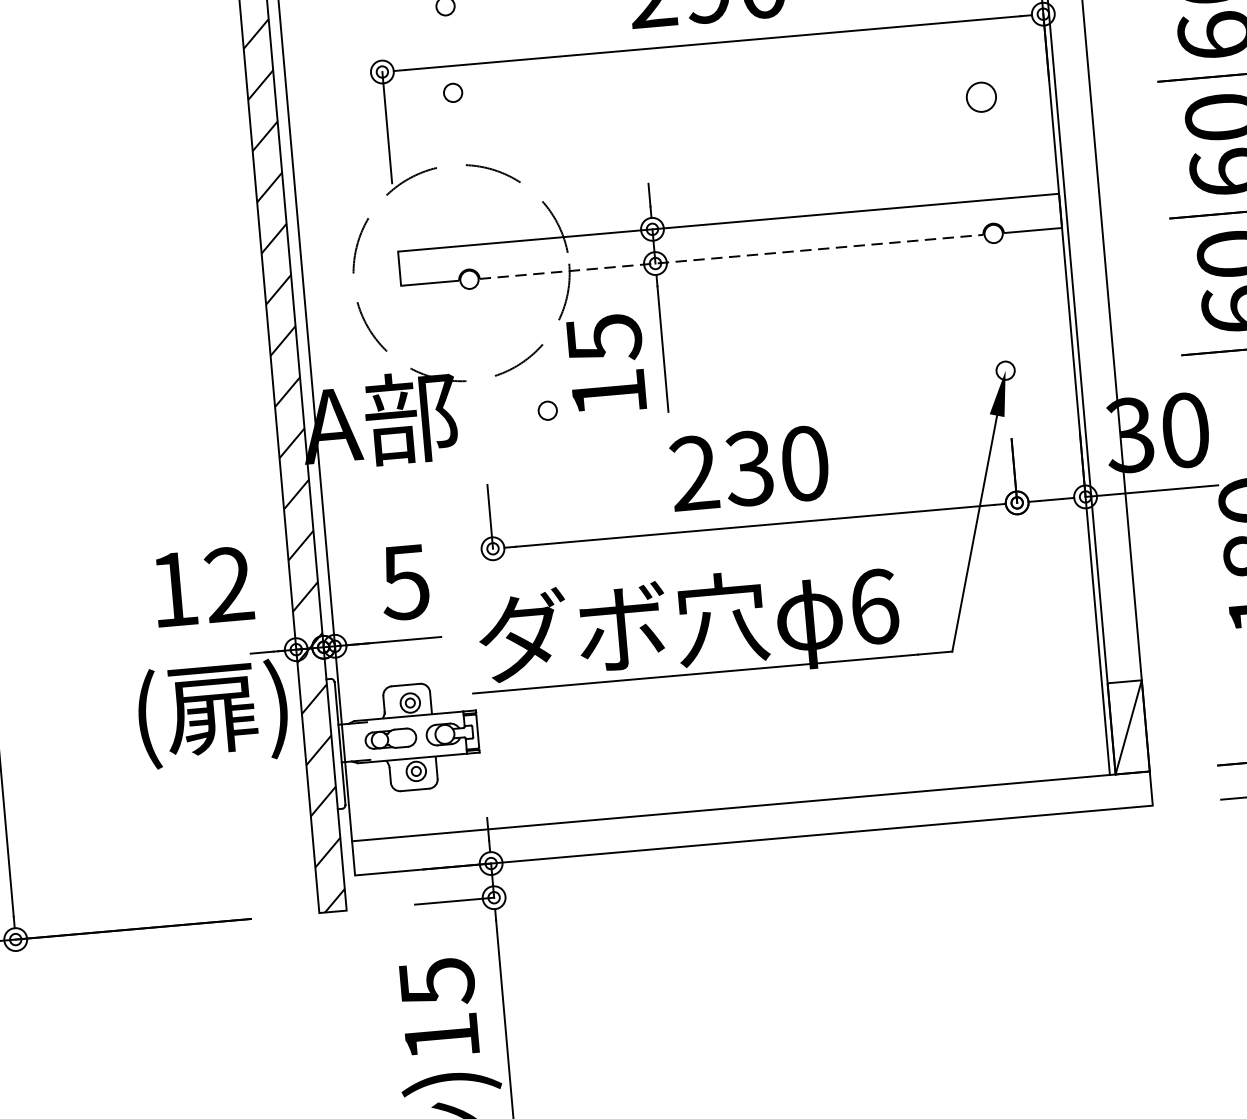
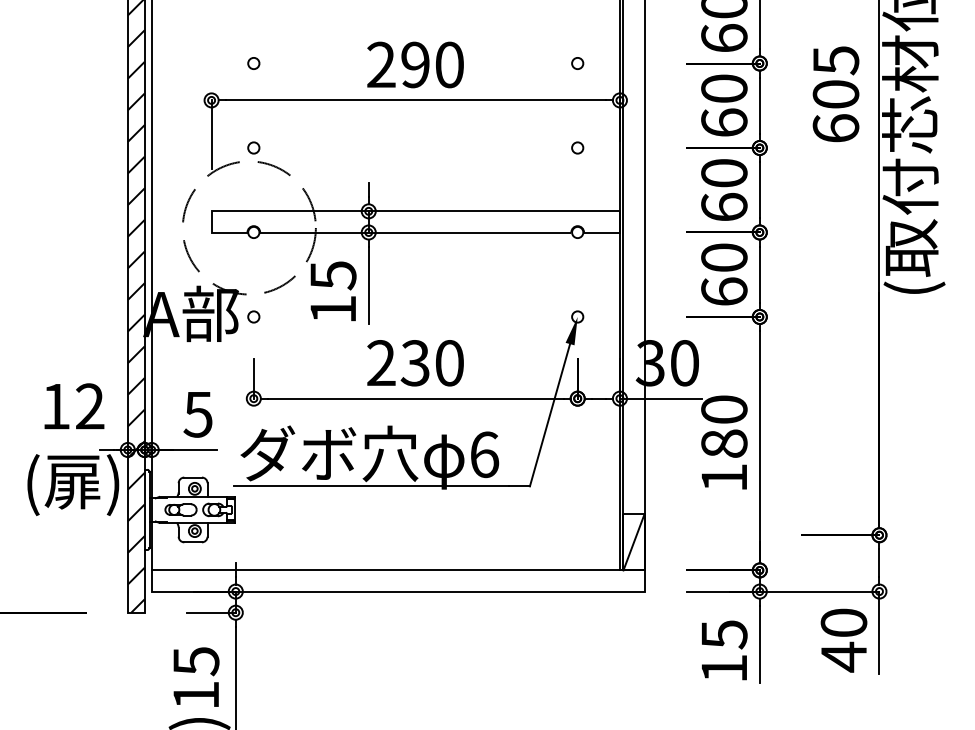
circle: (452, 92) -> (253, 147), moved
circle: (981, 96) -> (577, 147), size x0.62
line: (731, 256) -> (415, 232), dashed -> solid
circle: (547, 410) -> (253, 316), moved

